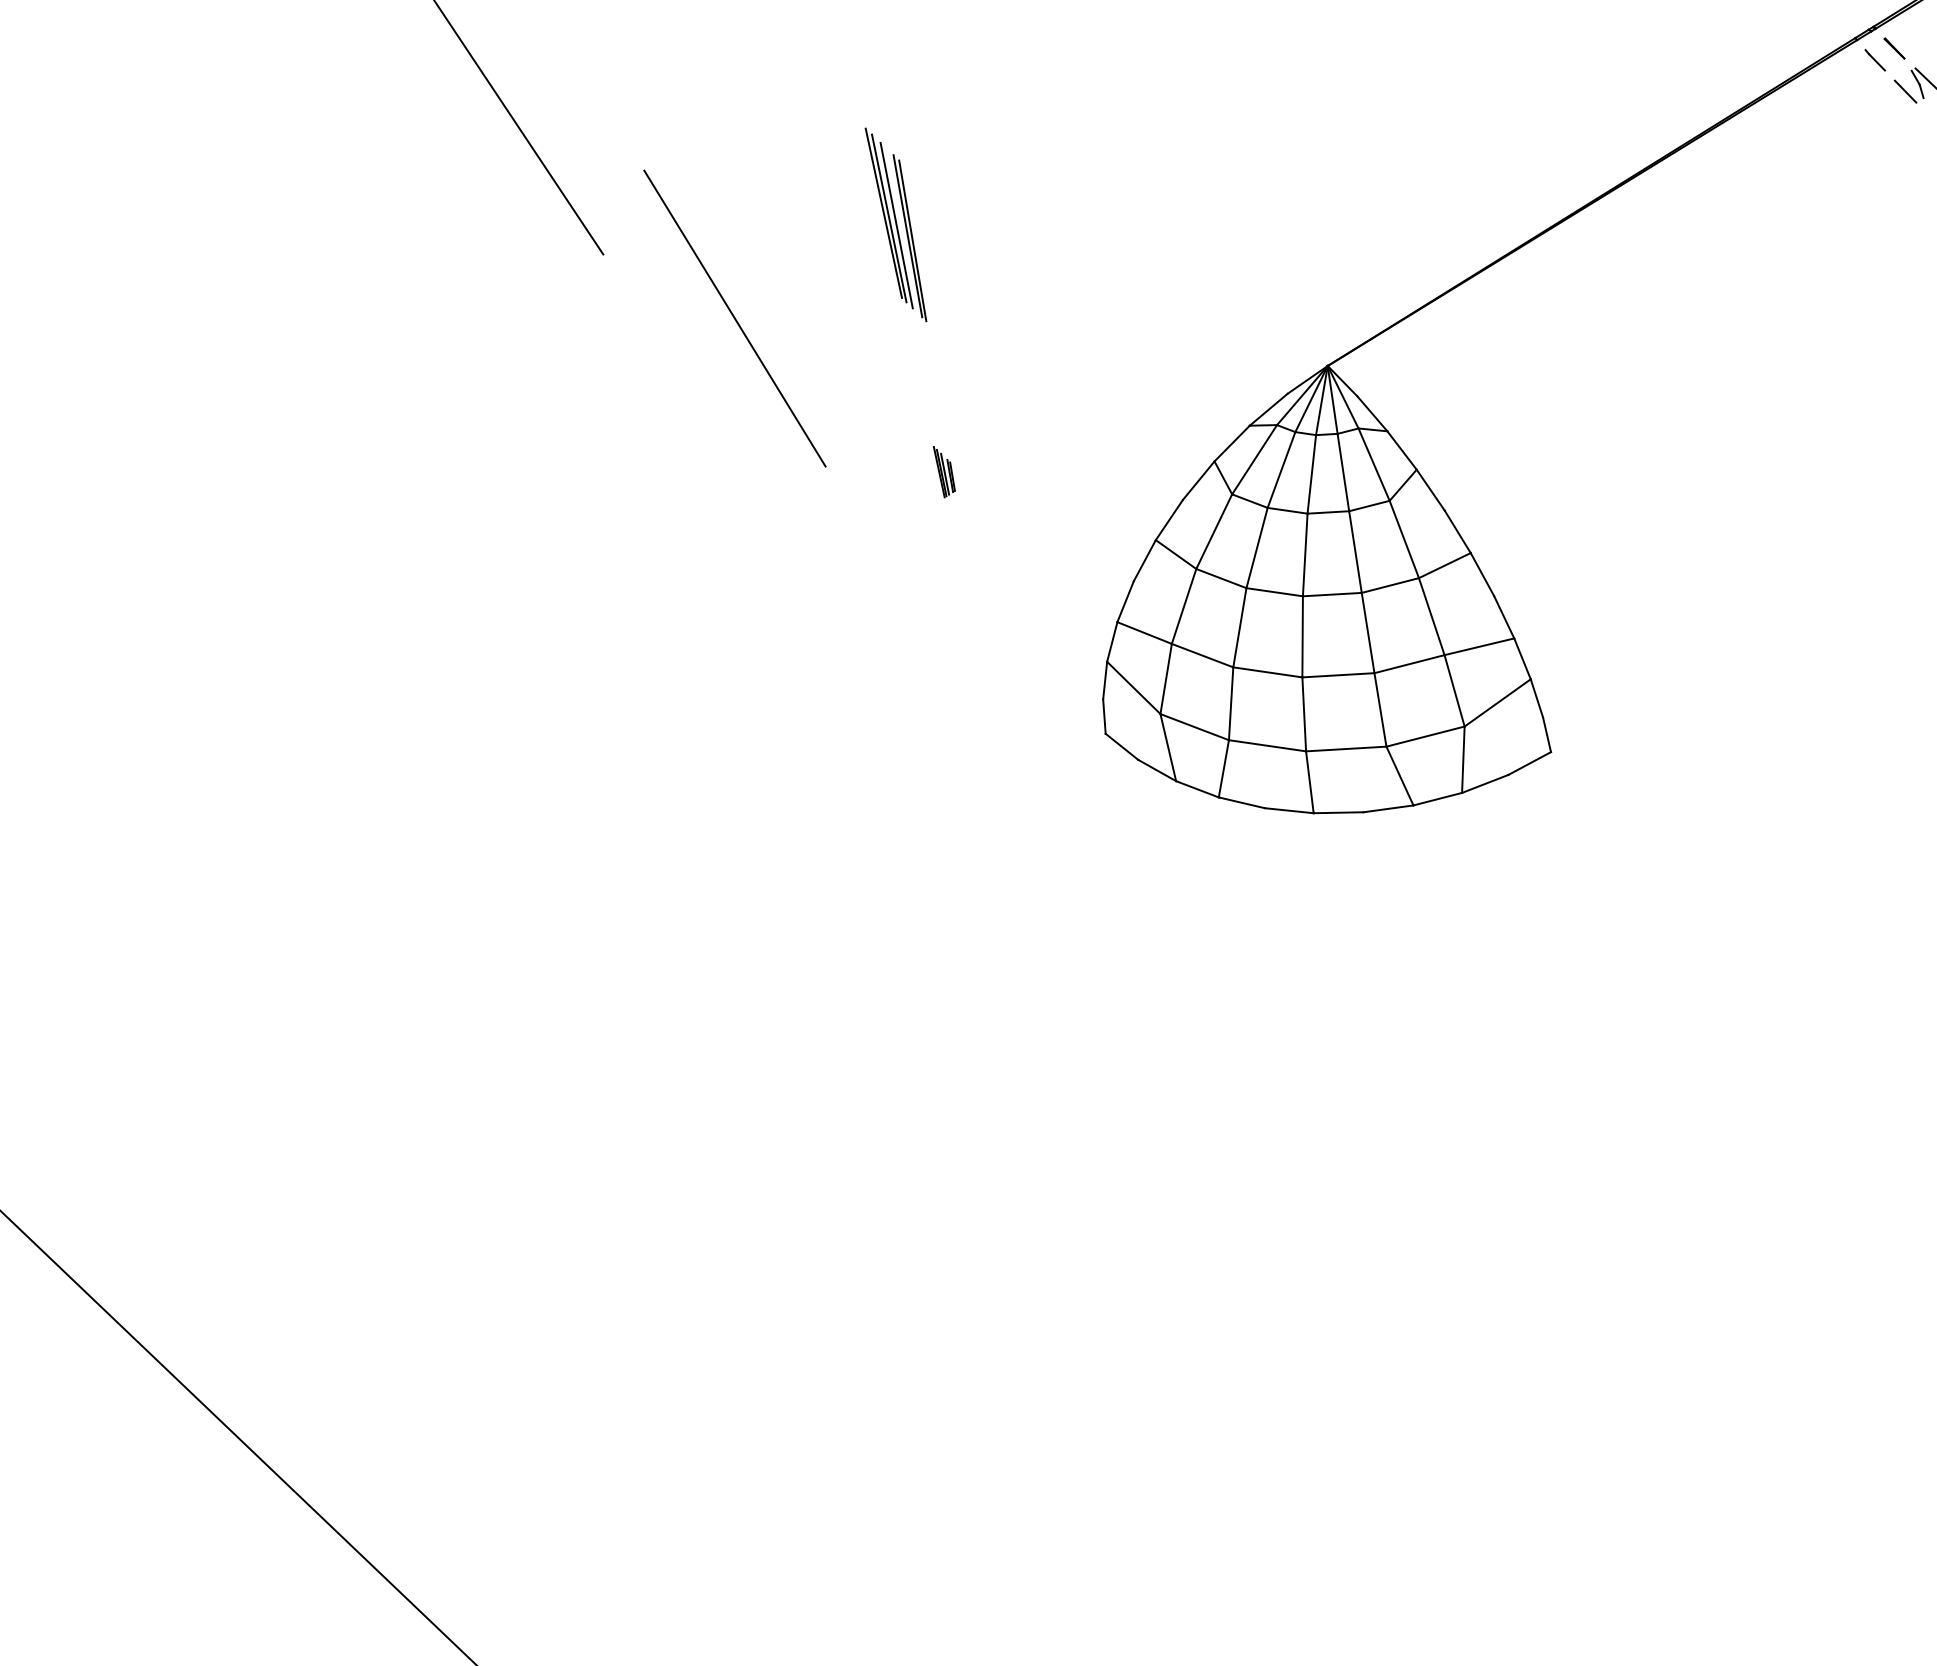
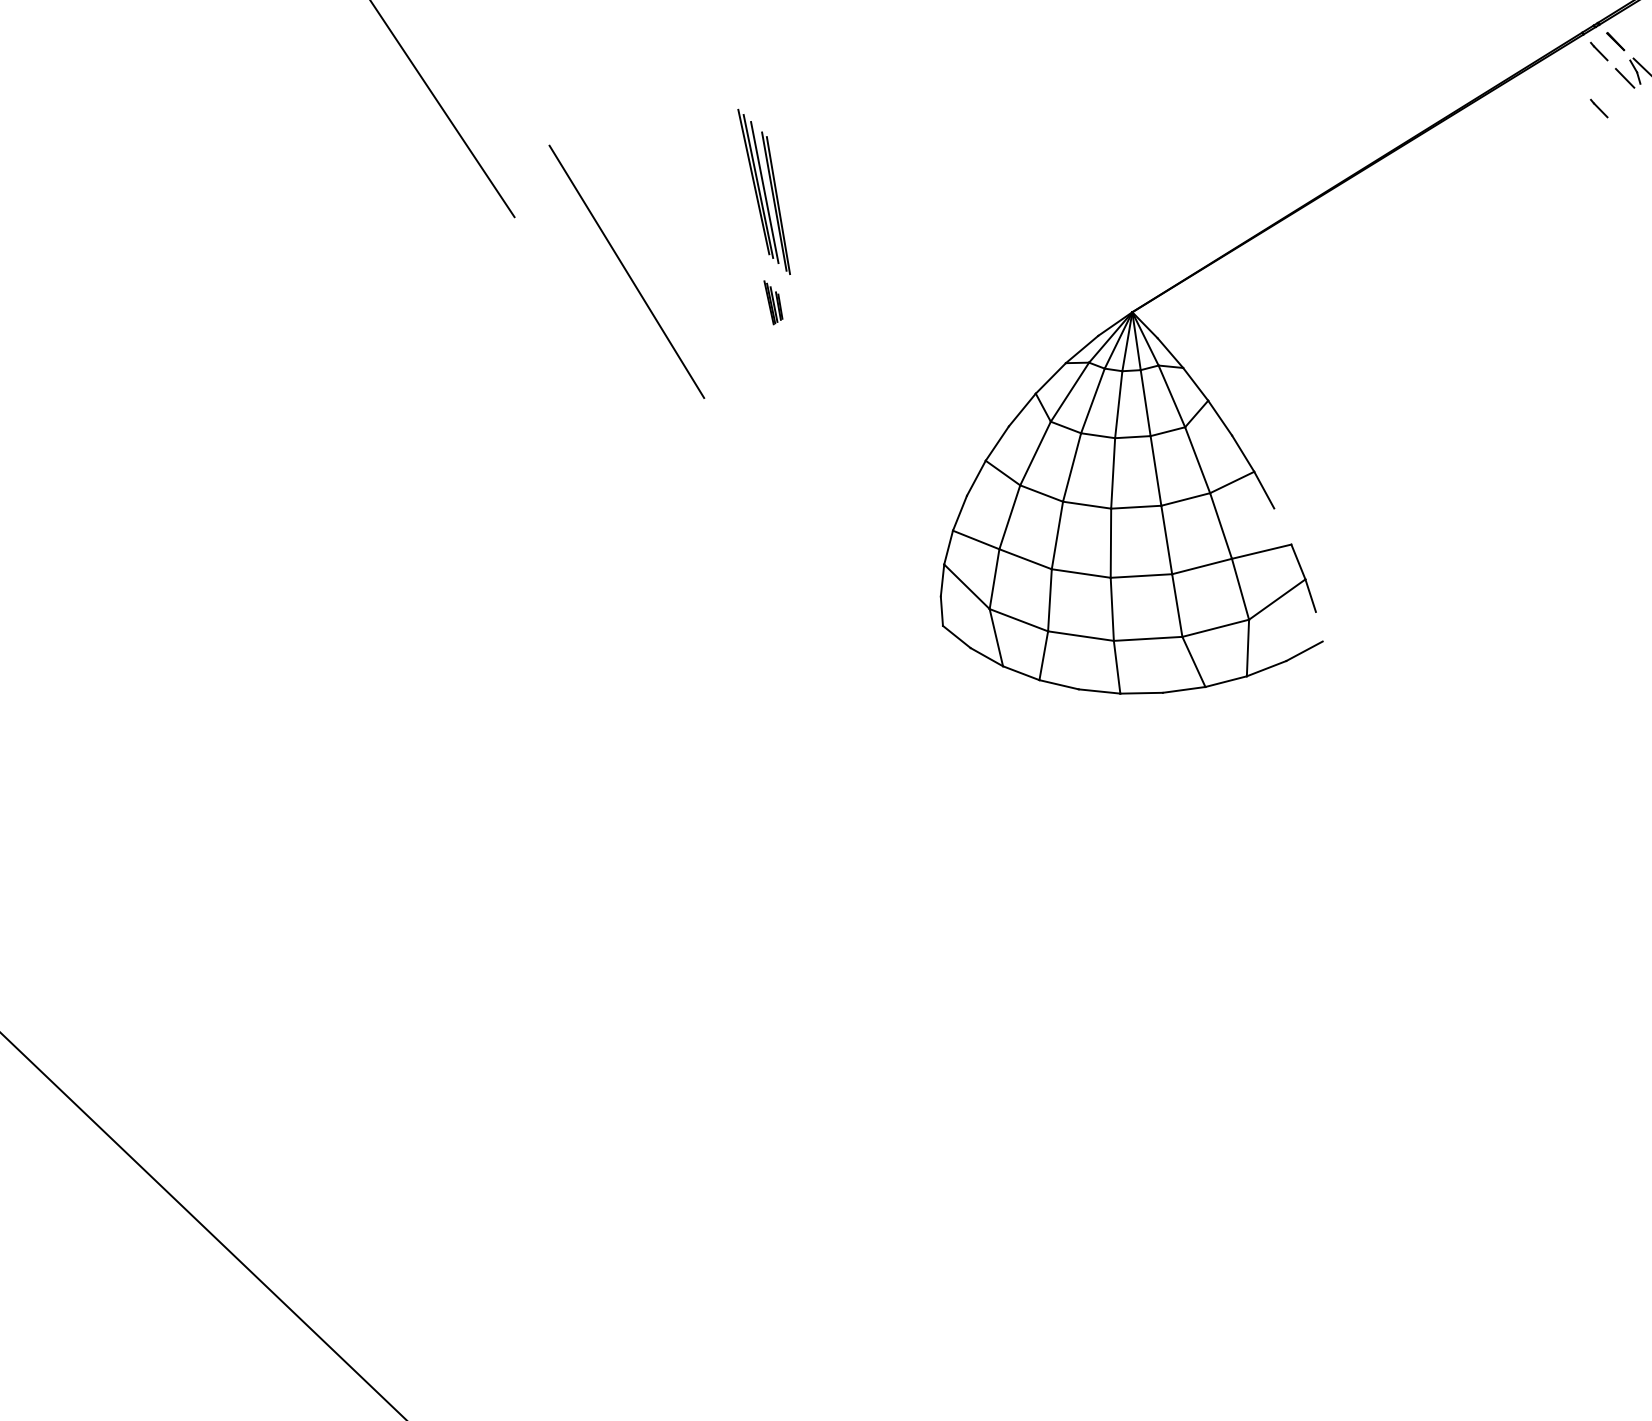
line: (1875, 127) -> (1599, 108), added
part: (944, 471) -> (773, 302), moved
line: (1503, 617) -> (1282, 526), removed
line: (1546, 734) -> (1318, 626), removed

